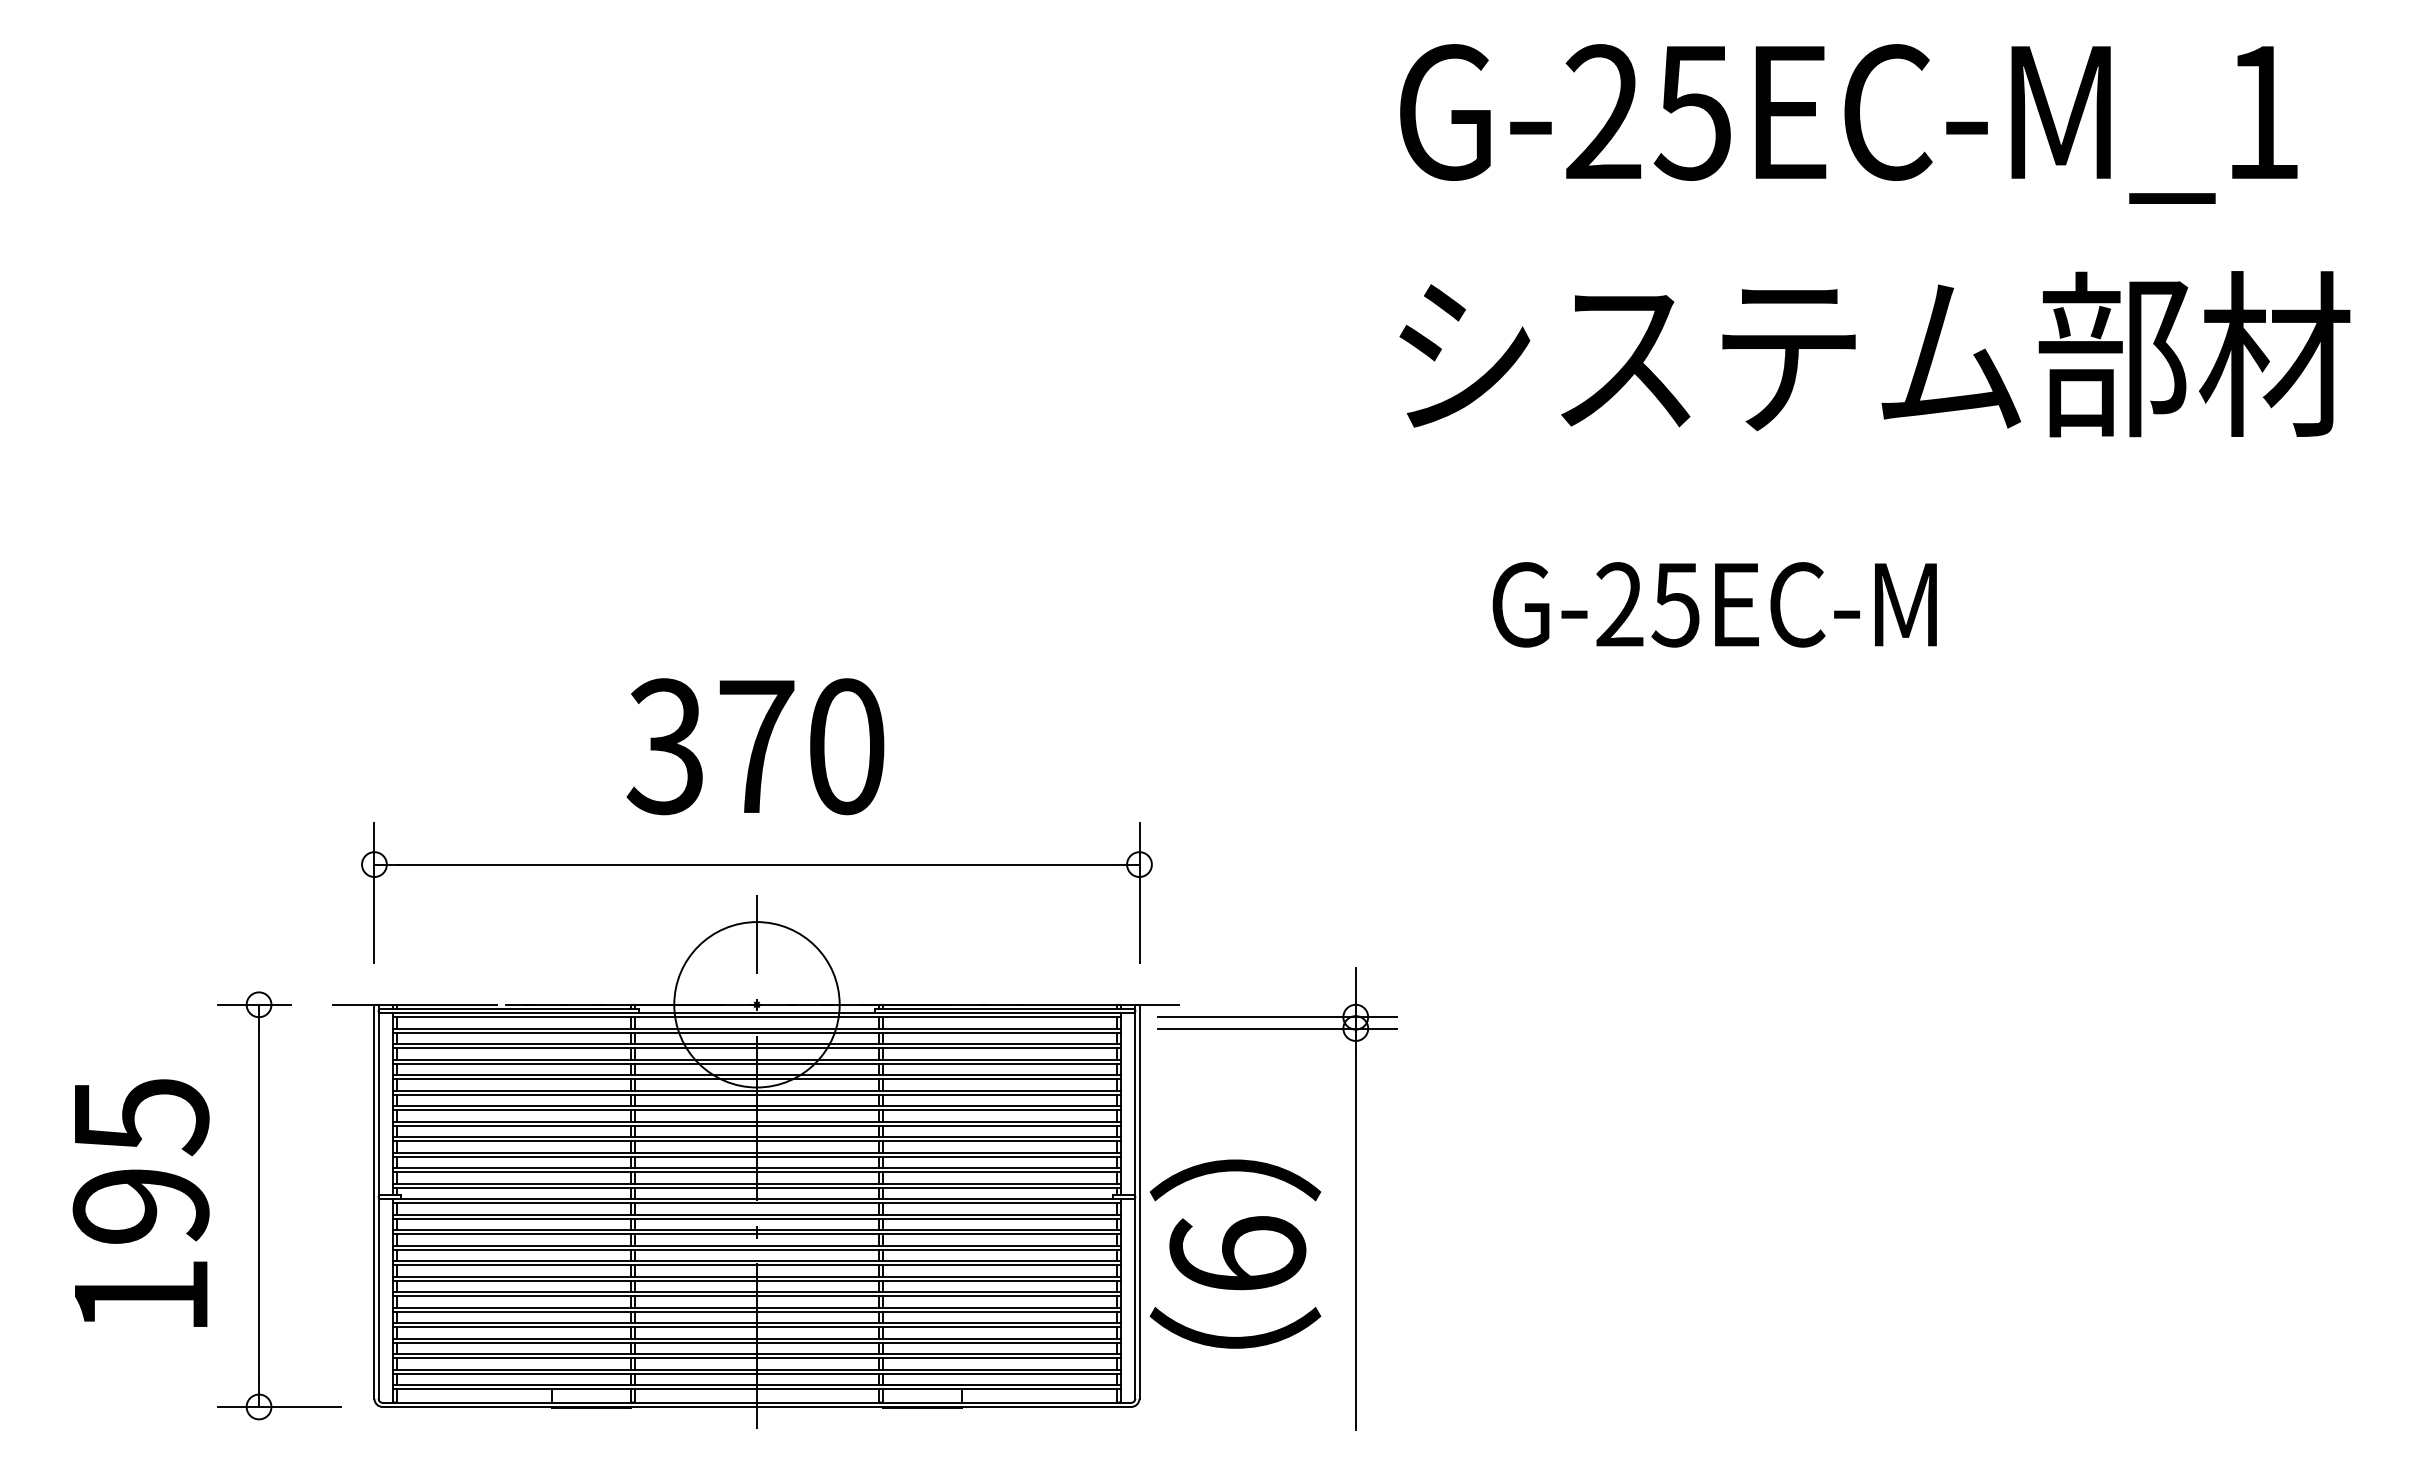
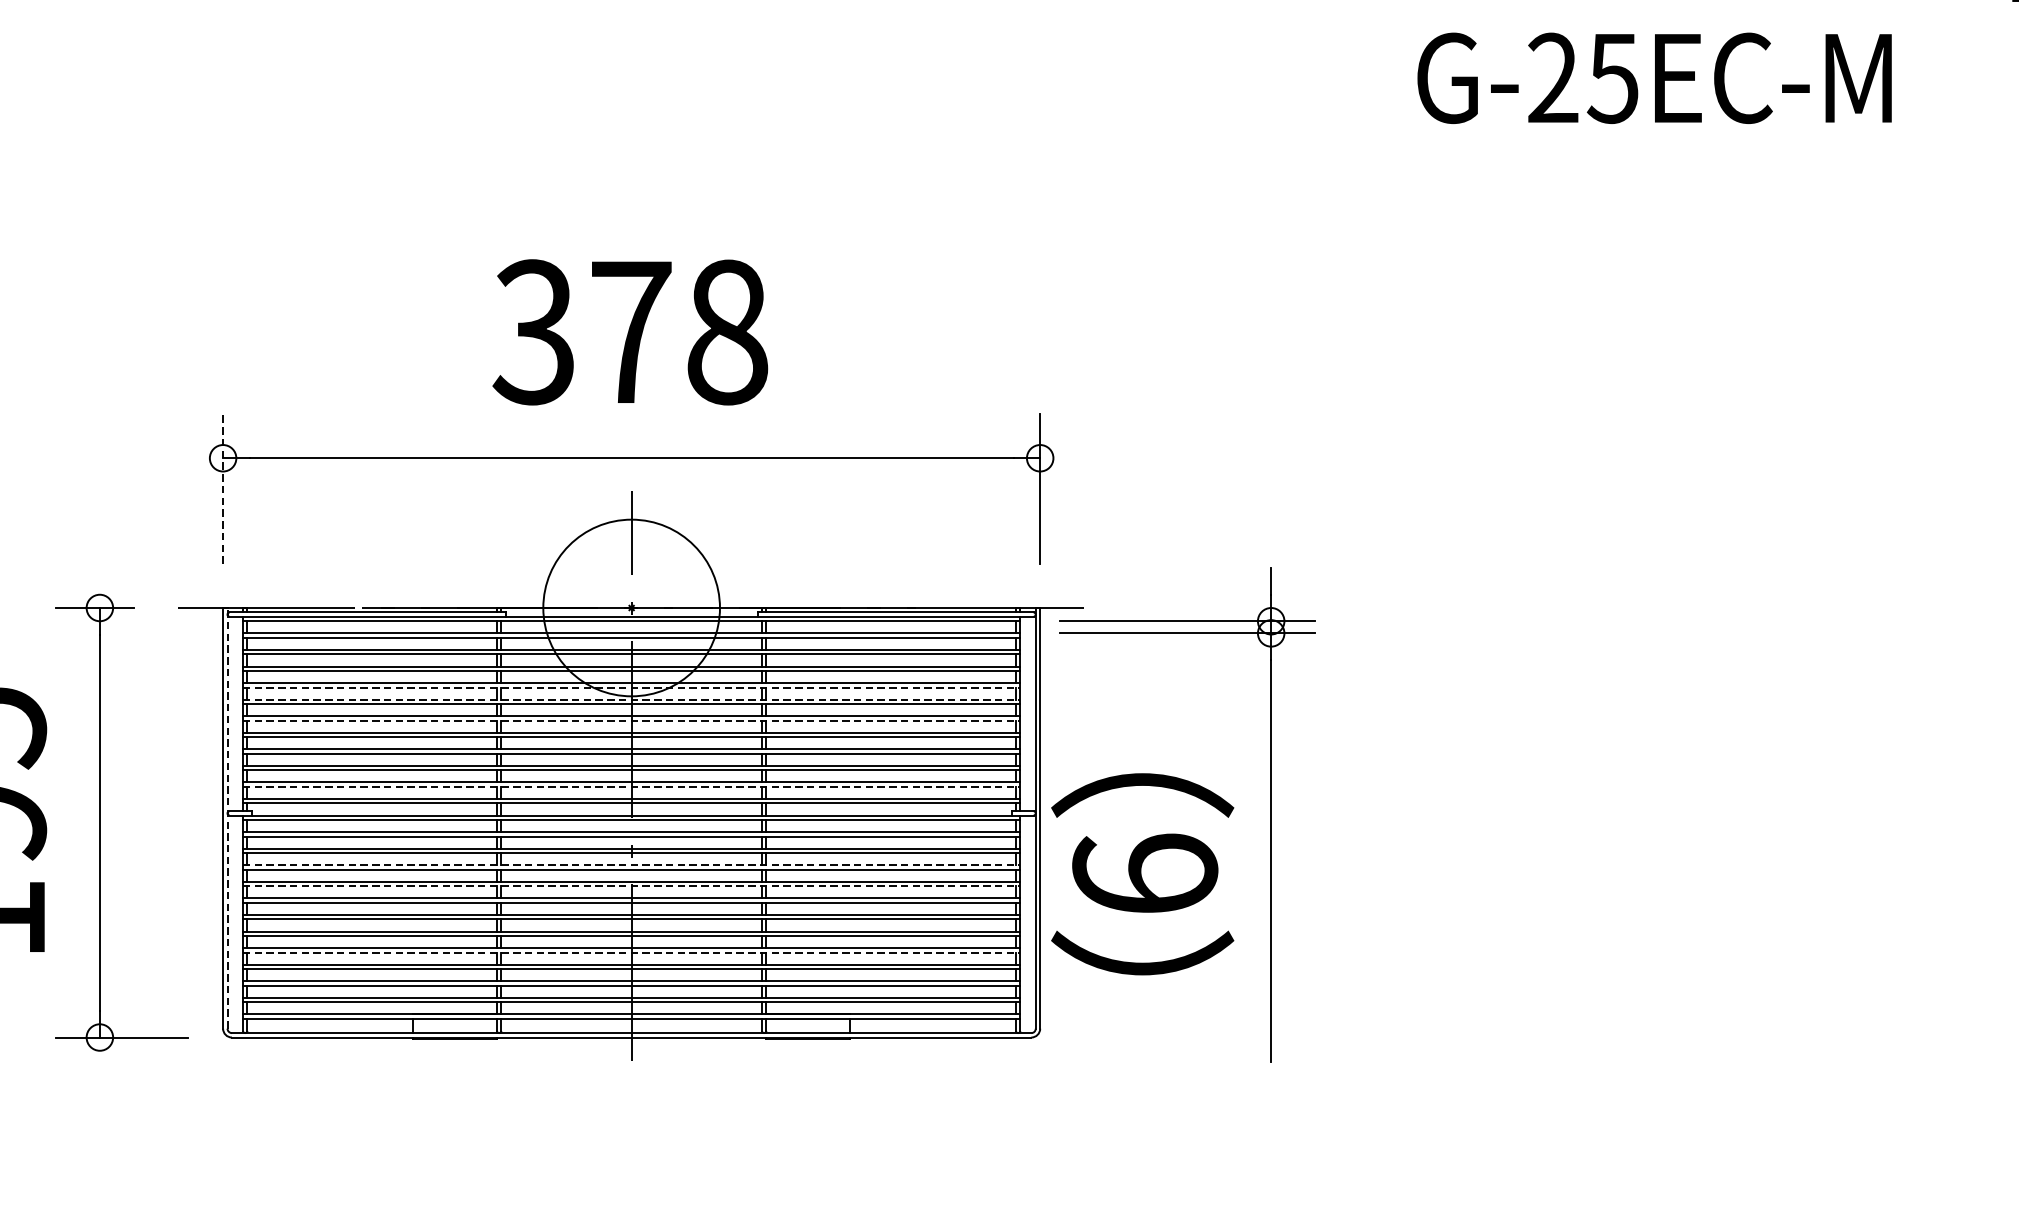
text: (1714, 604) -> (1654, 77), moved
text: (846, 746) -> (727, 332), 370 -> 378
line: (374, 892) -> (223, 488), solid -> dashed
line: (756, 1079) -> (631, 687), solid -> dashed
line: (756, 1090) -> (631, 699), solid -> dashed
line: (756, 1110) -> (631, 720), solid -> dashed
line: (756, 1172) -> (631, 787), solid -> dashed
line: (378, 1201) -> (227, 818), solid -> dashed
line: (756, 1245) -> (631, 865), solid -> dashed
line: (756, 1265) -> (631, 886), solid -> dashed
line: (756, 1327) -> (631, 952), solid -> dashed

